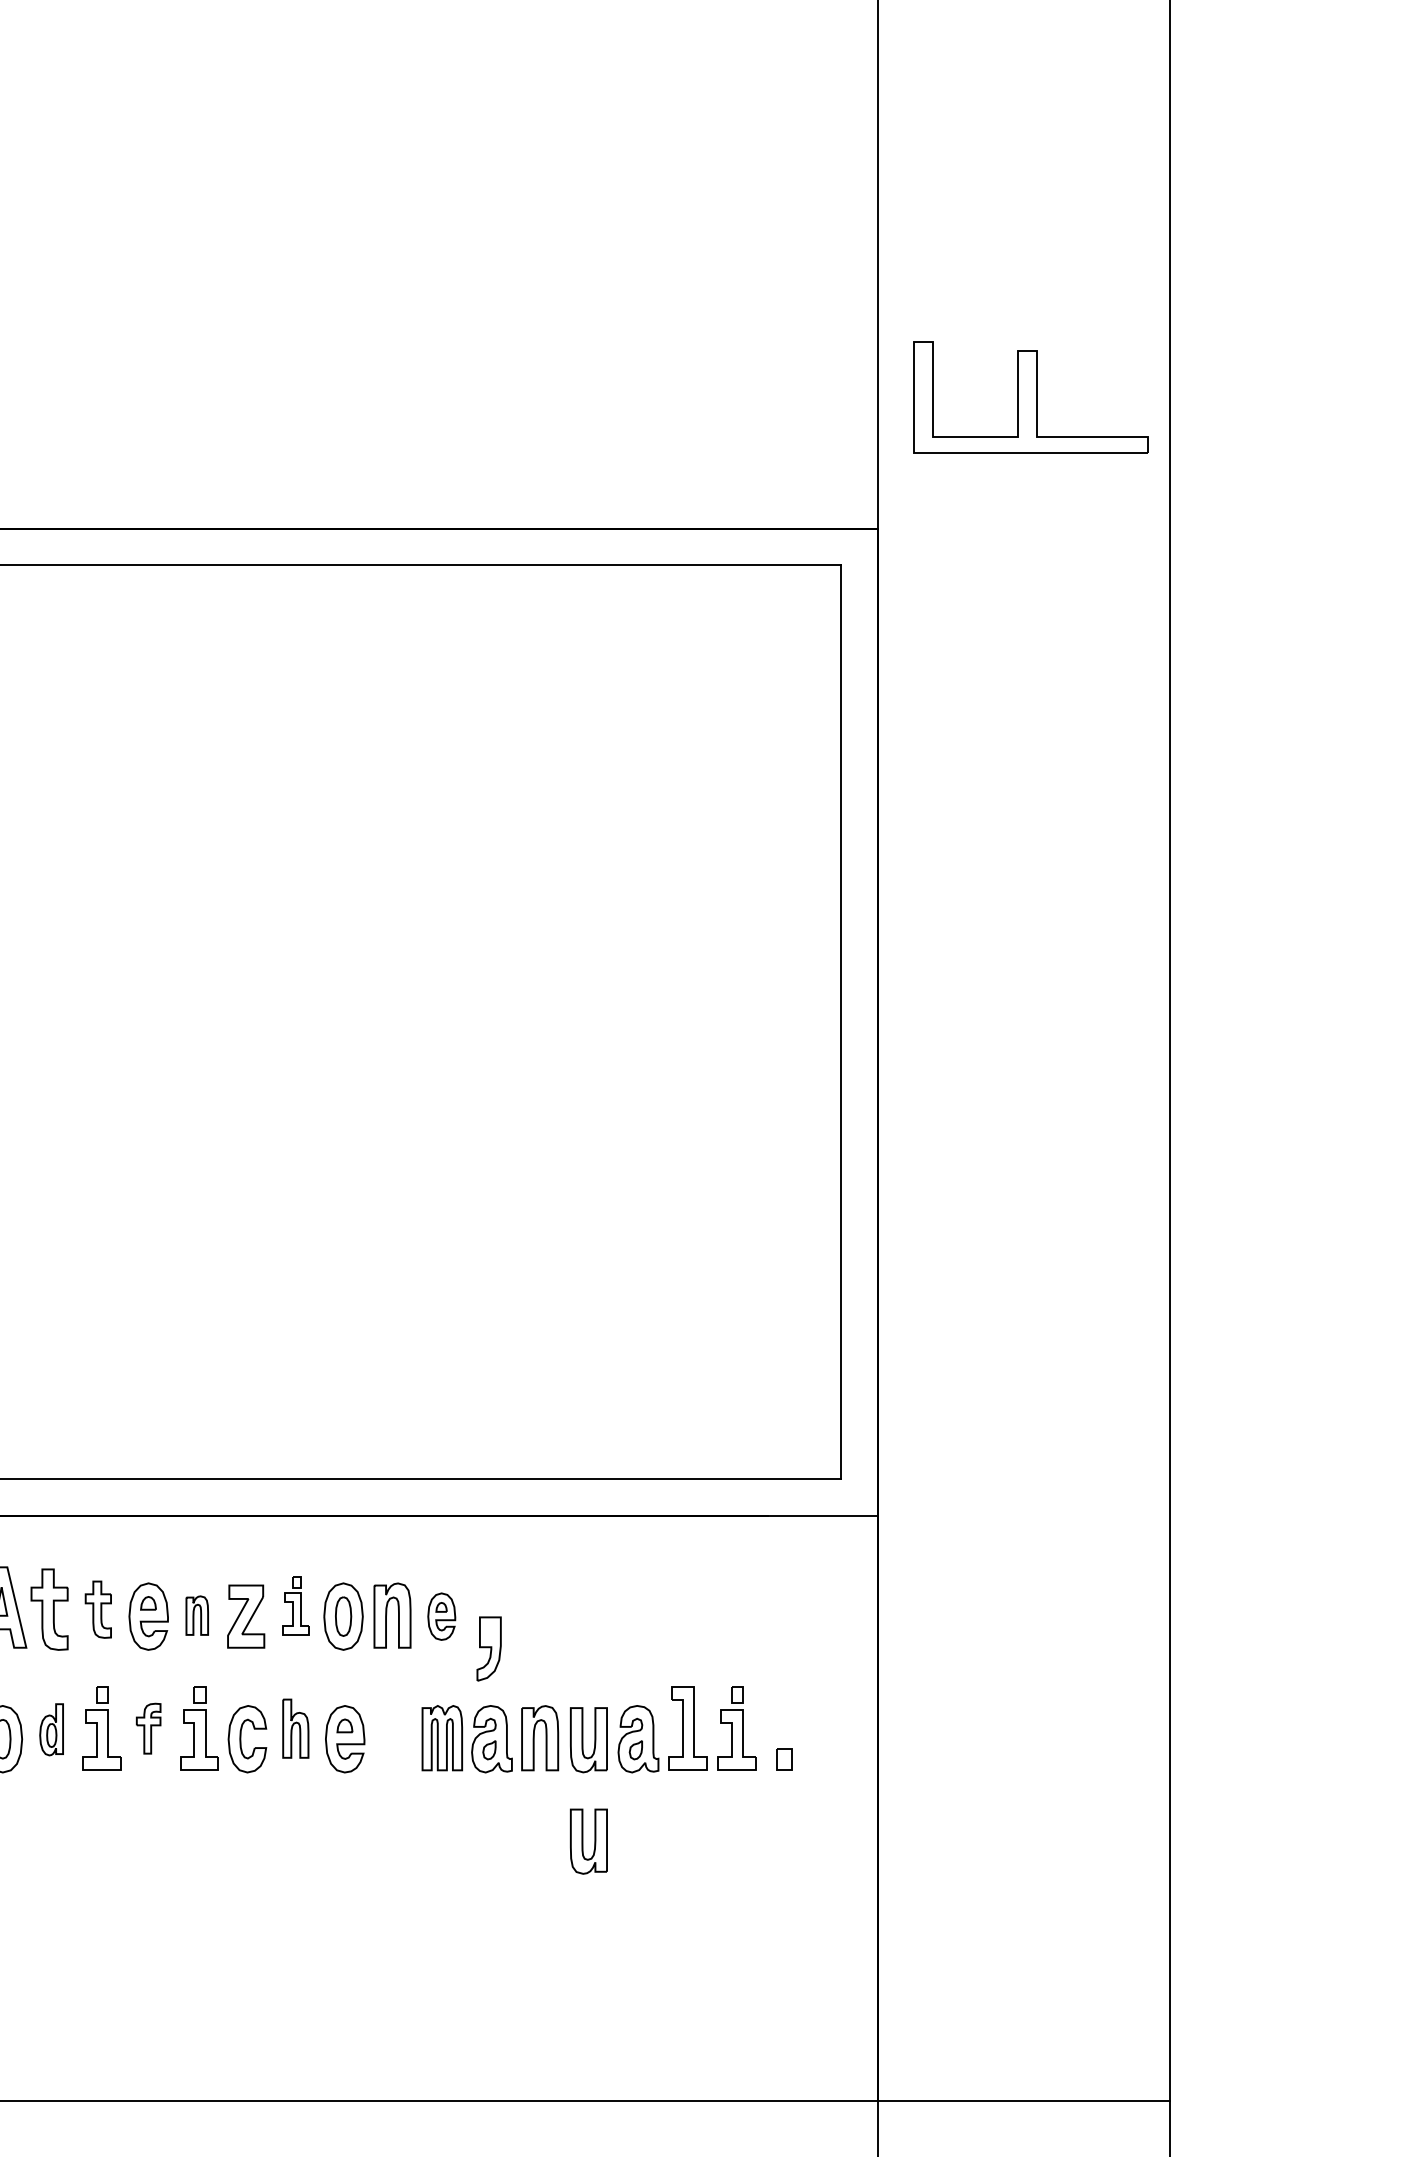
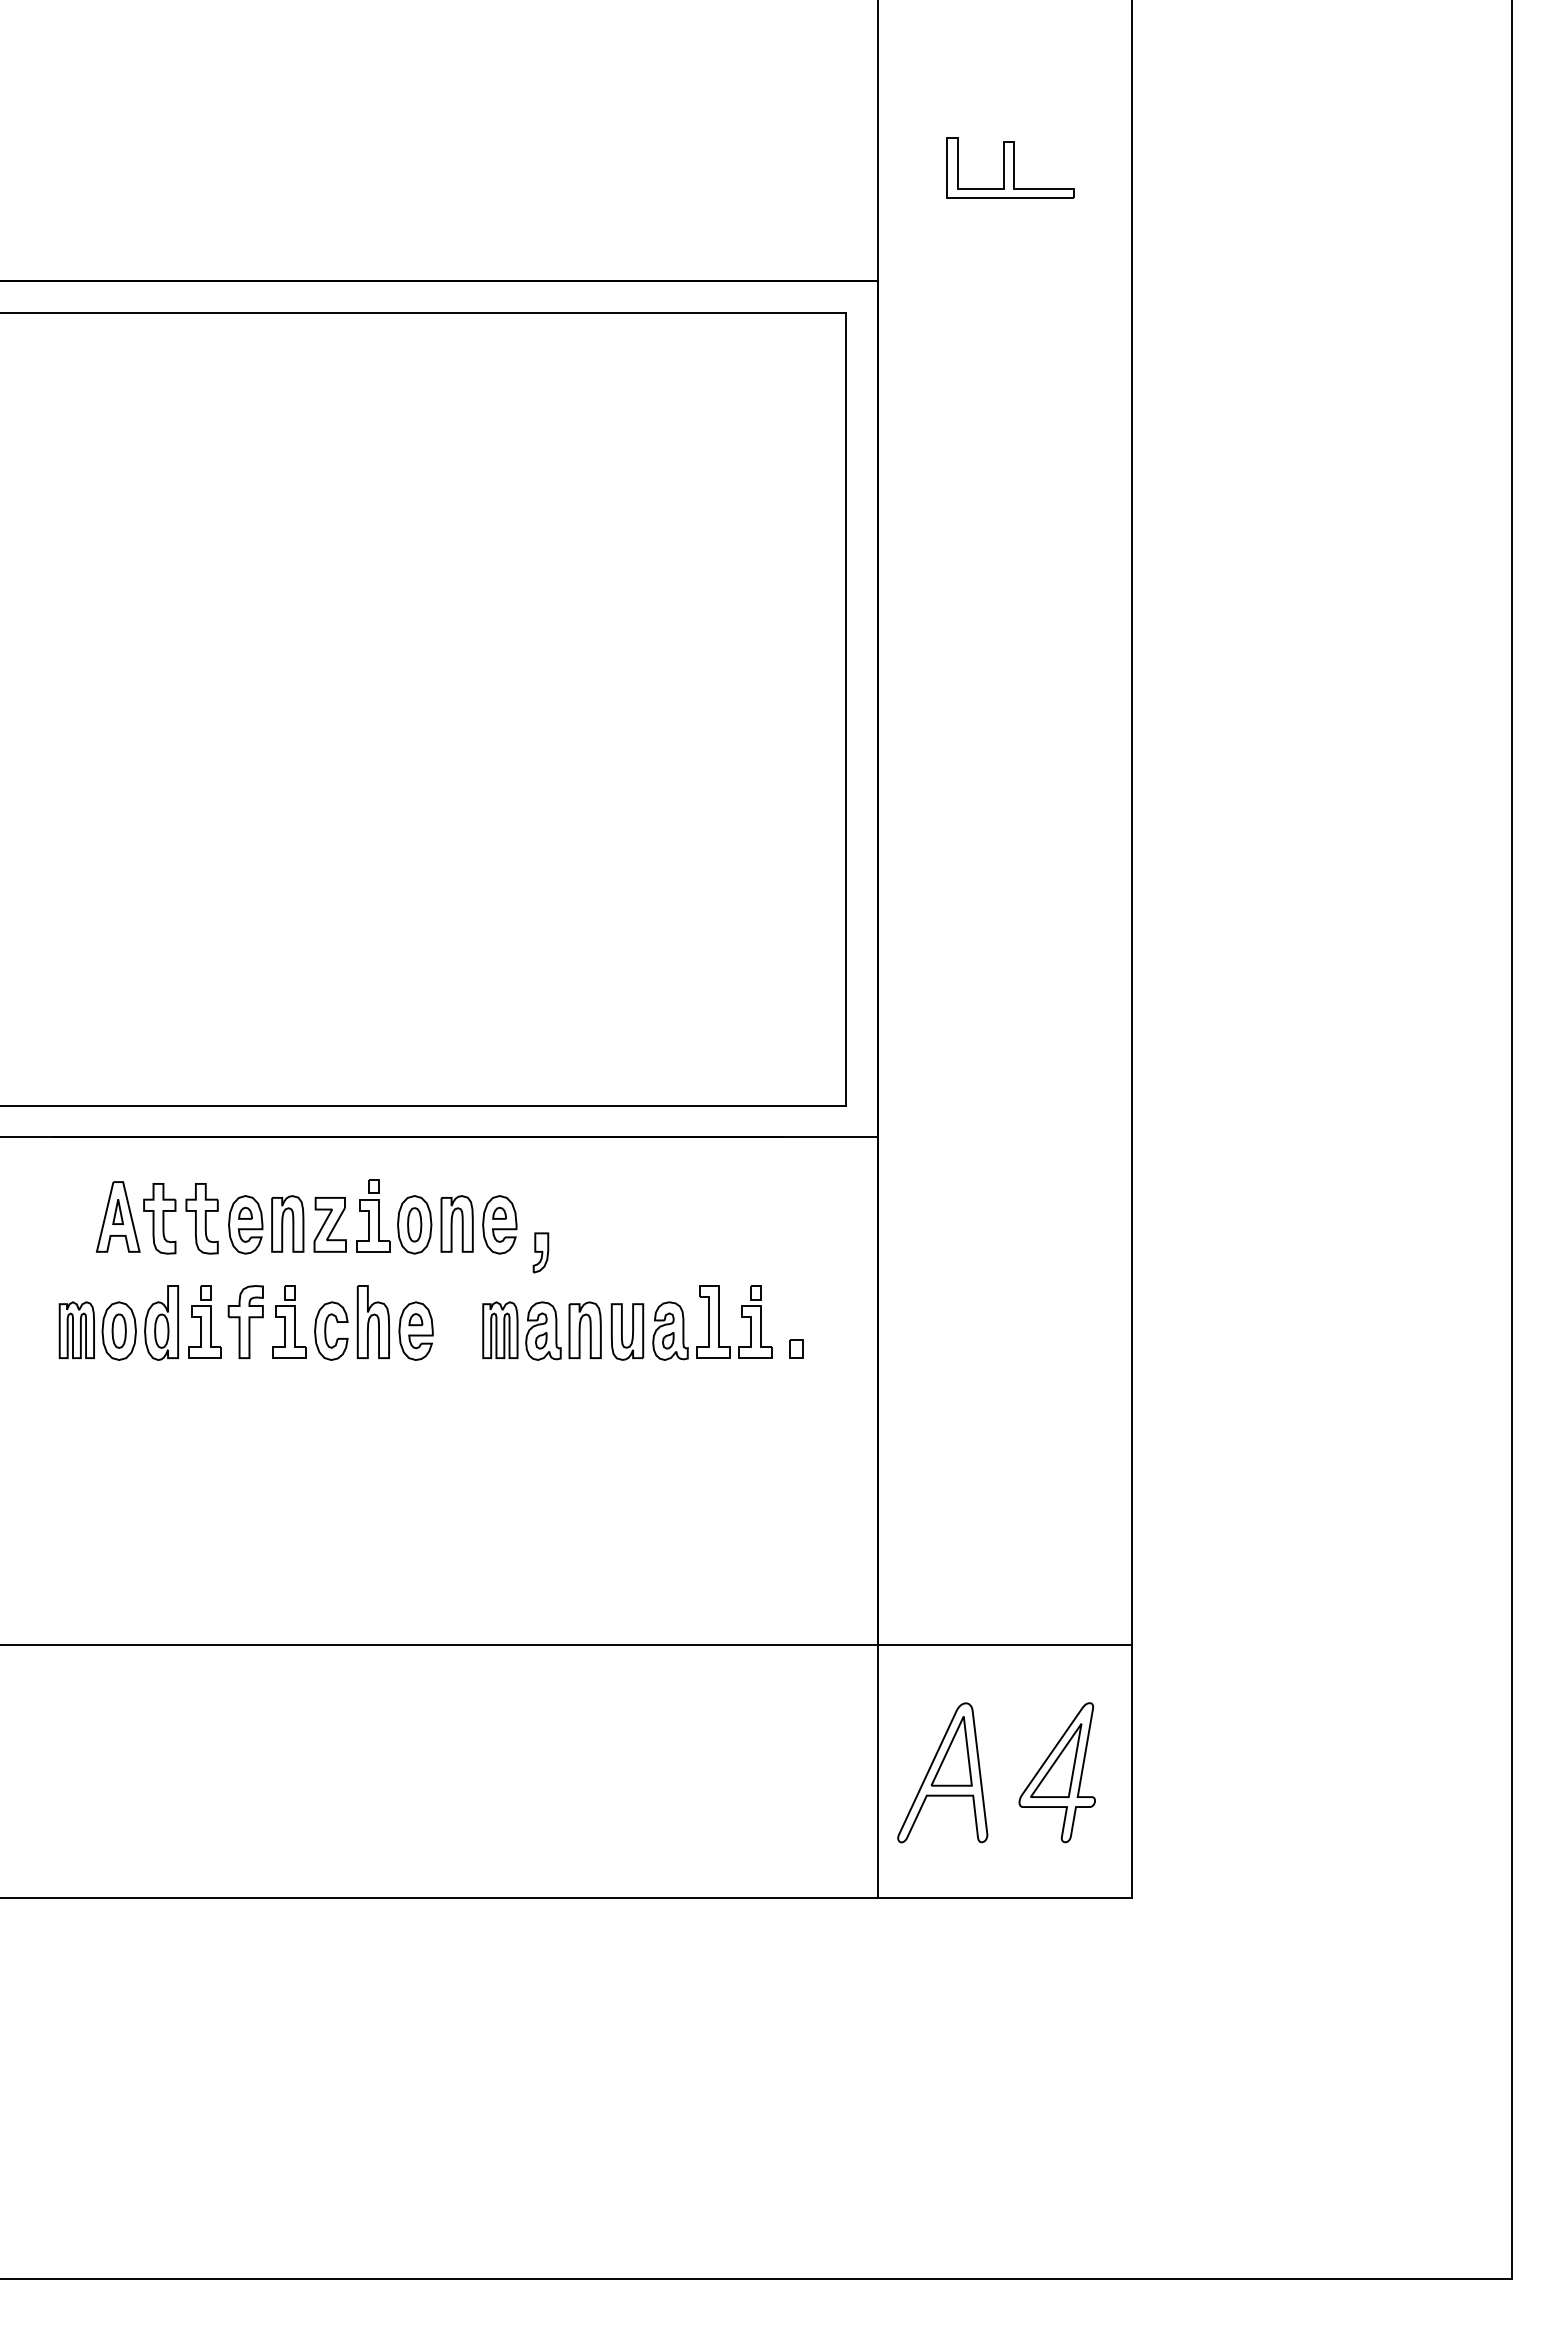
part: (1030, 397) -> (1010, 167), size x0.62
part: (296, 1605) -> (373, 1215), size x1.43
part: (97, 1609) -> (201, 1218), size x1.43
part: (196, 1615) -> (287, 1223), size x1.67
part: (441, 1616) -> (499, 1224), size x1.43
part: (488, 1648) -> (540, 1252), size x0.71
part: (148, 1728) -> (245, 1321), size x1.67
part: (294, 1728) -> (372, 1321), size x1.43
part: (51, 1729) -> (161, 1322), size x1.67
part: (588, 1841) -> (627, 1419), removed

